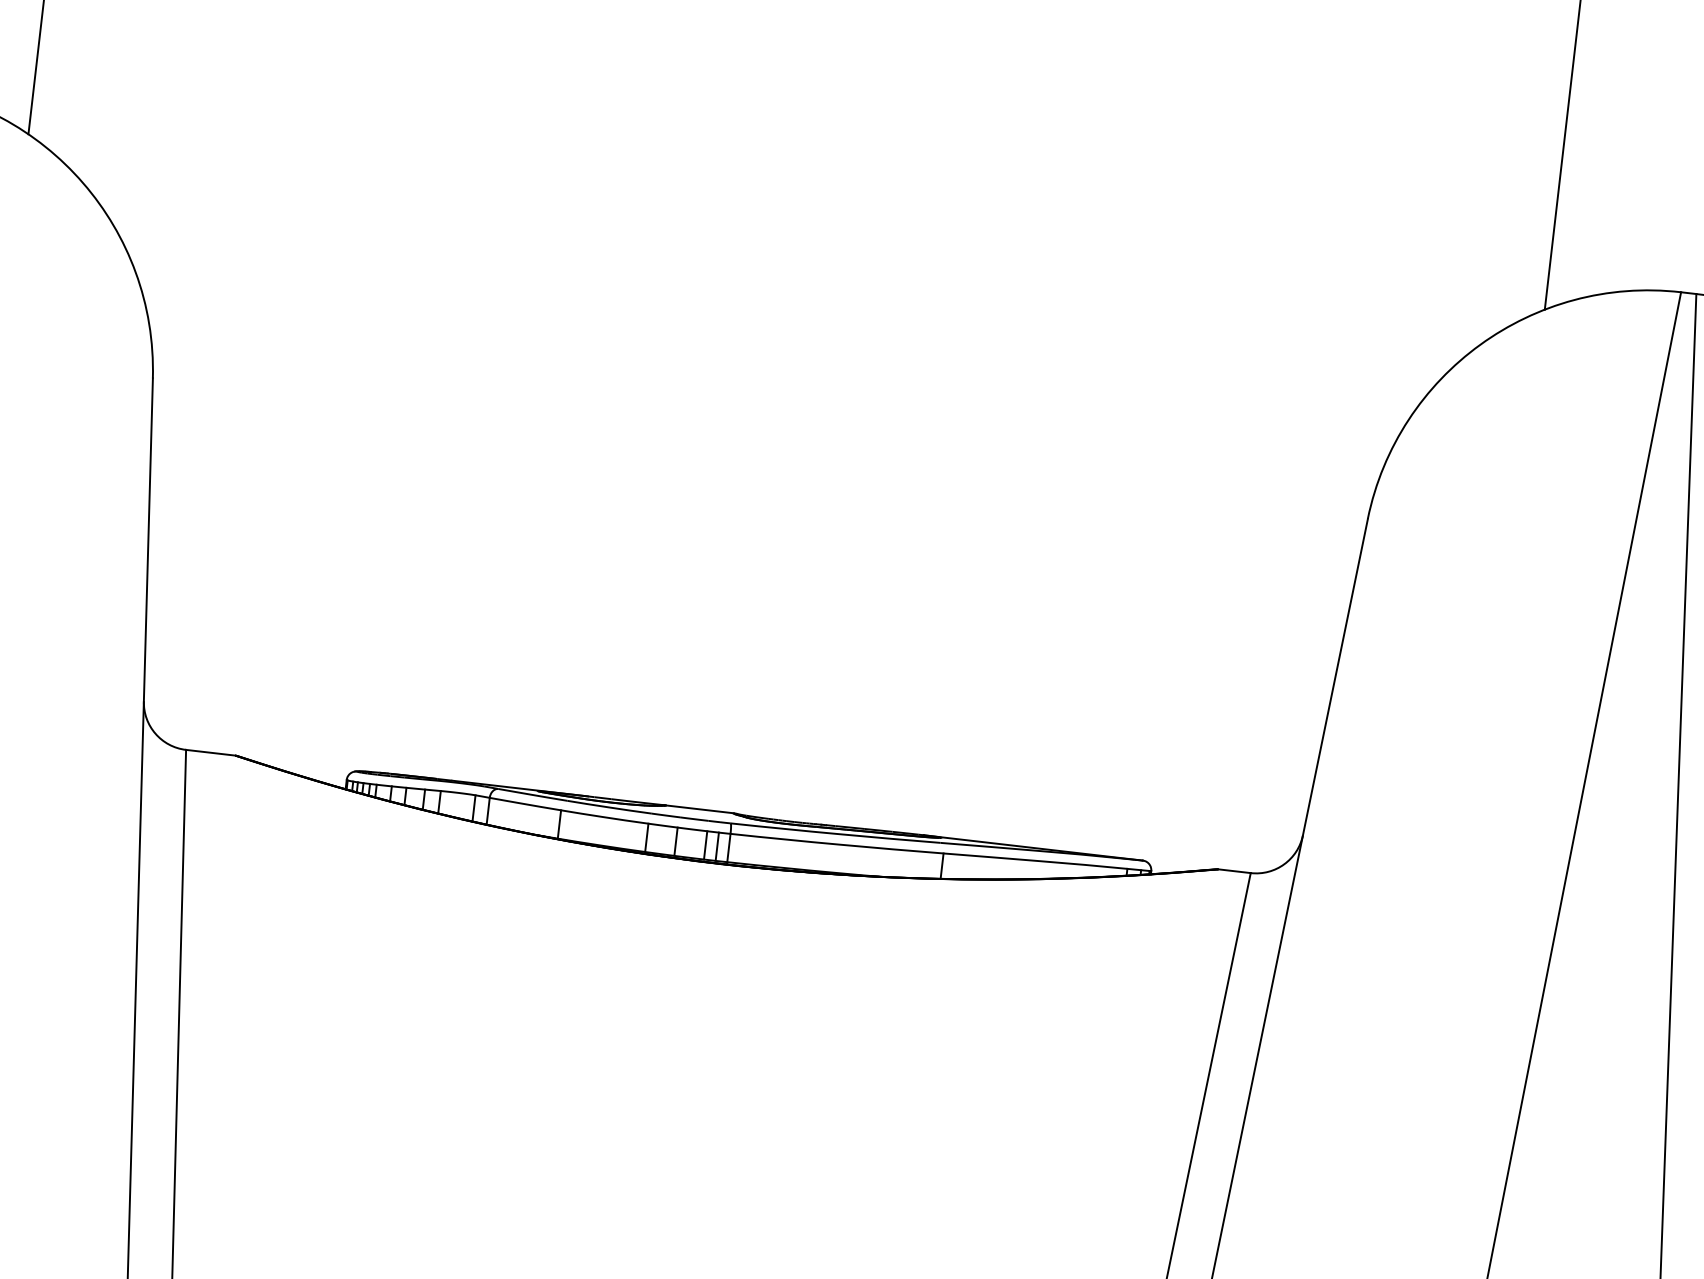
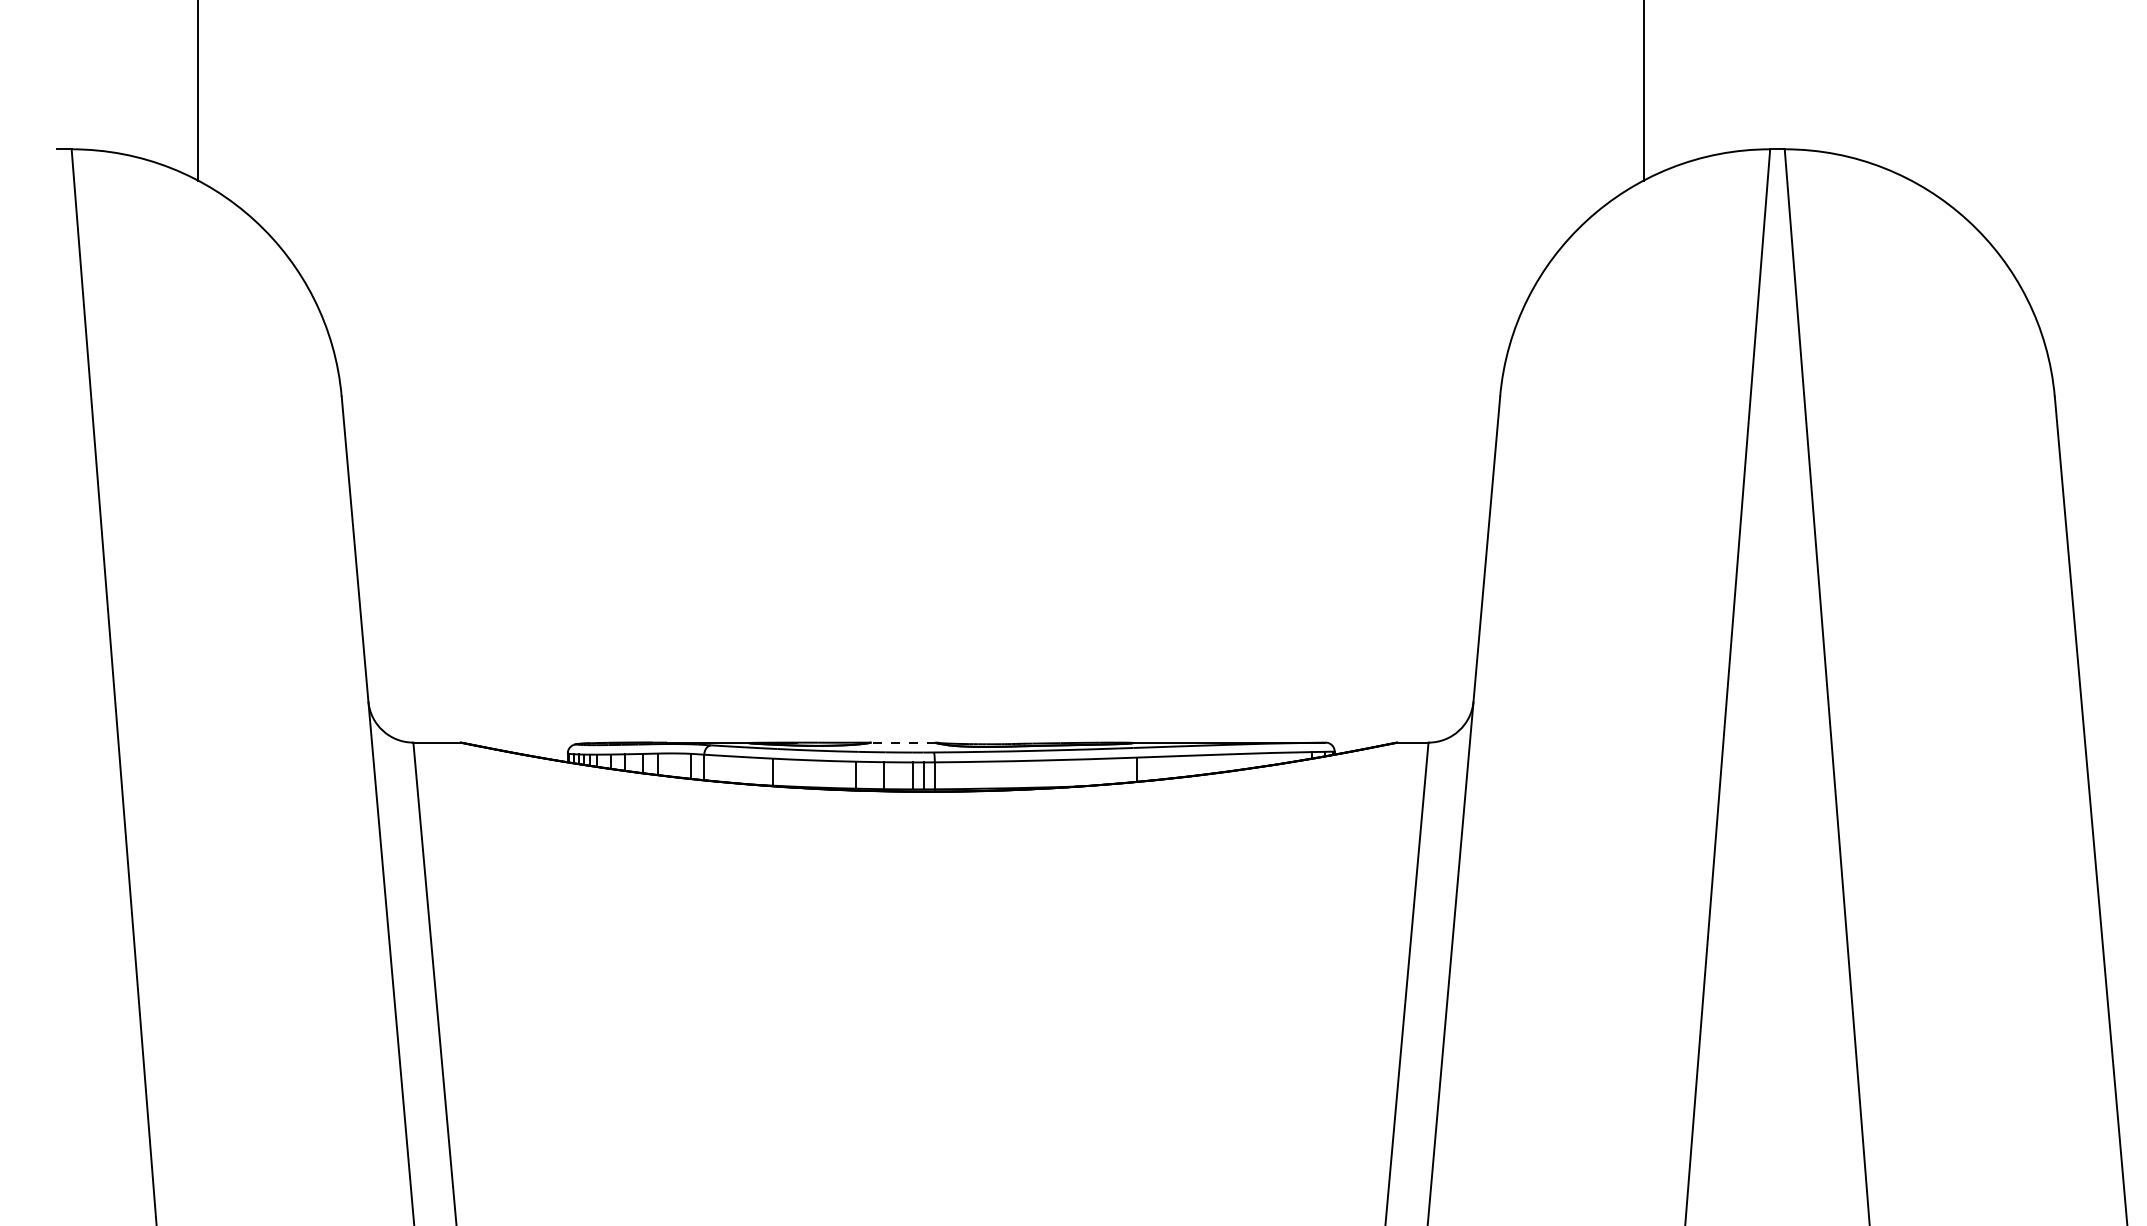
line: (699, 809) -> (902, 742), solid -> dashed

